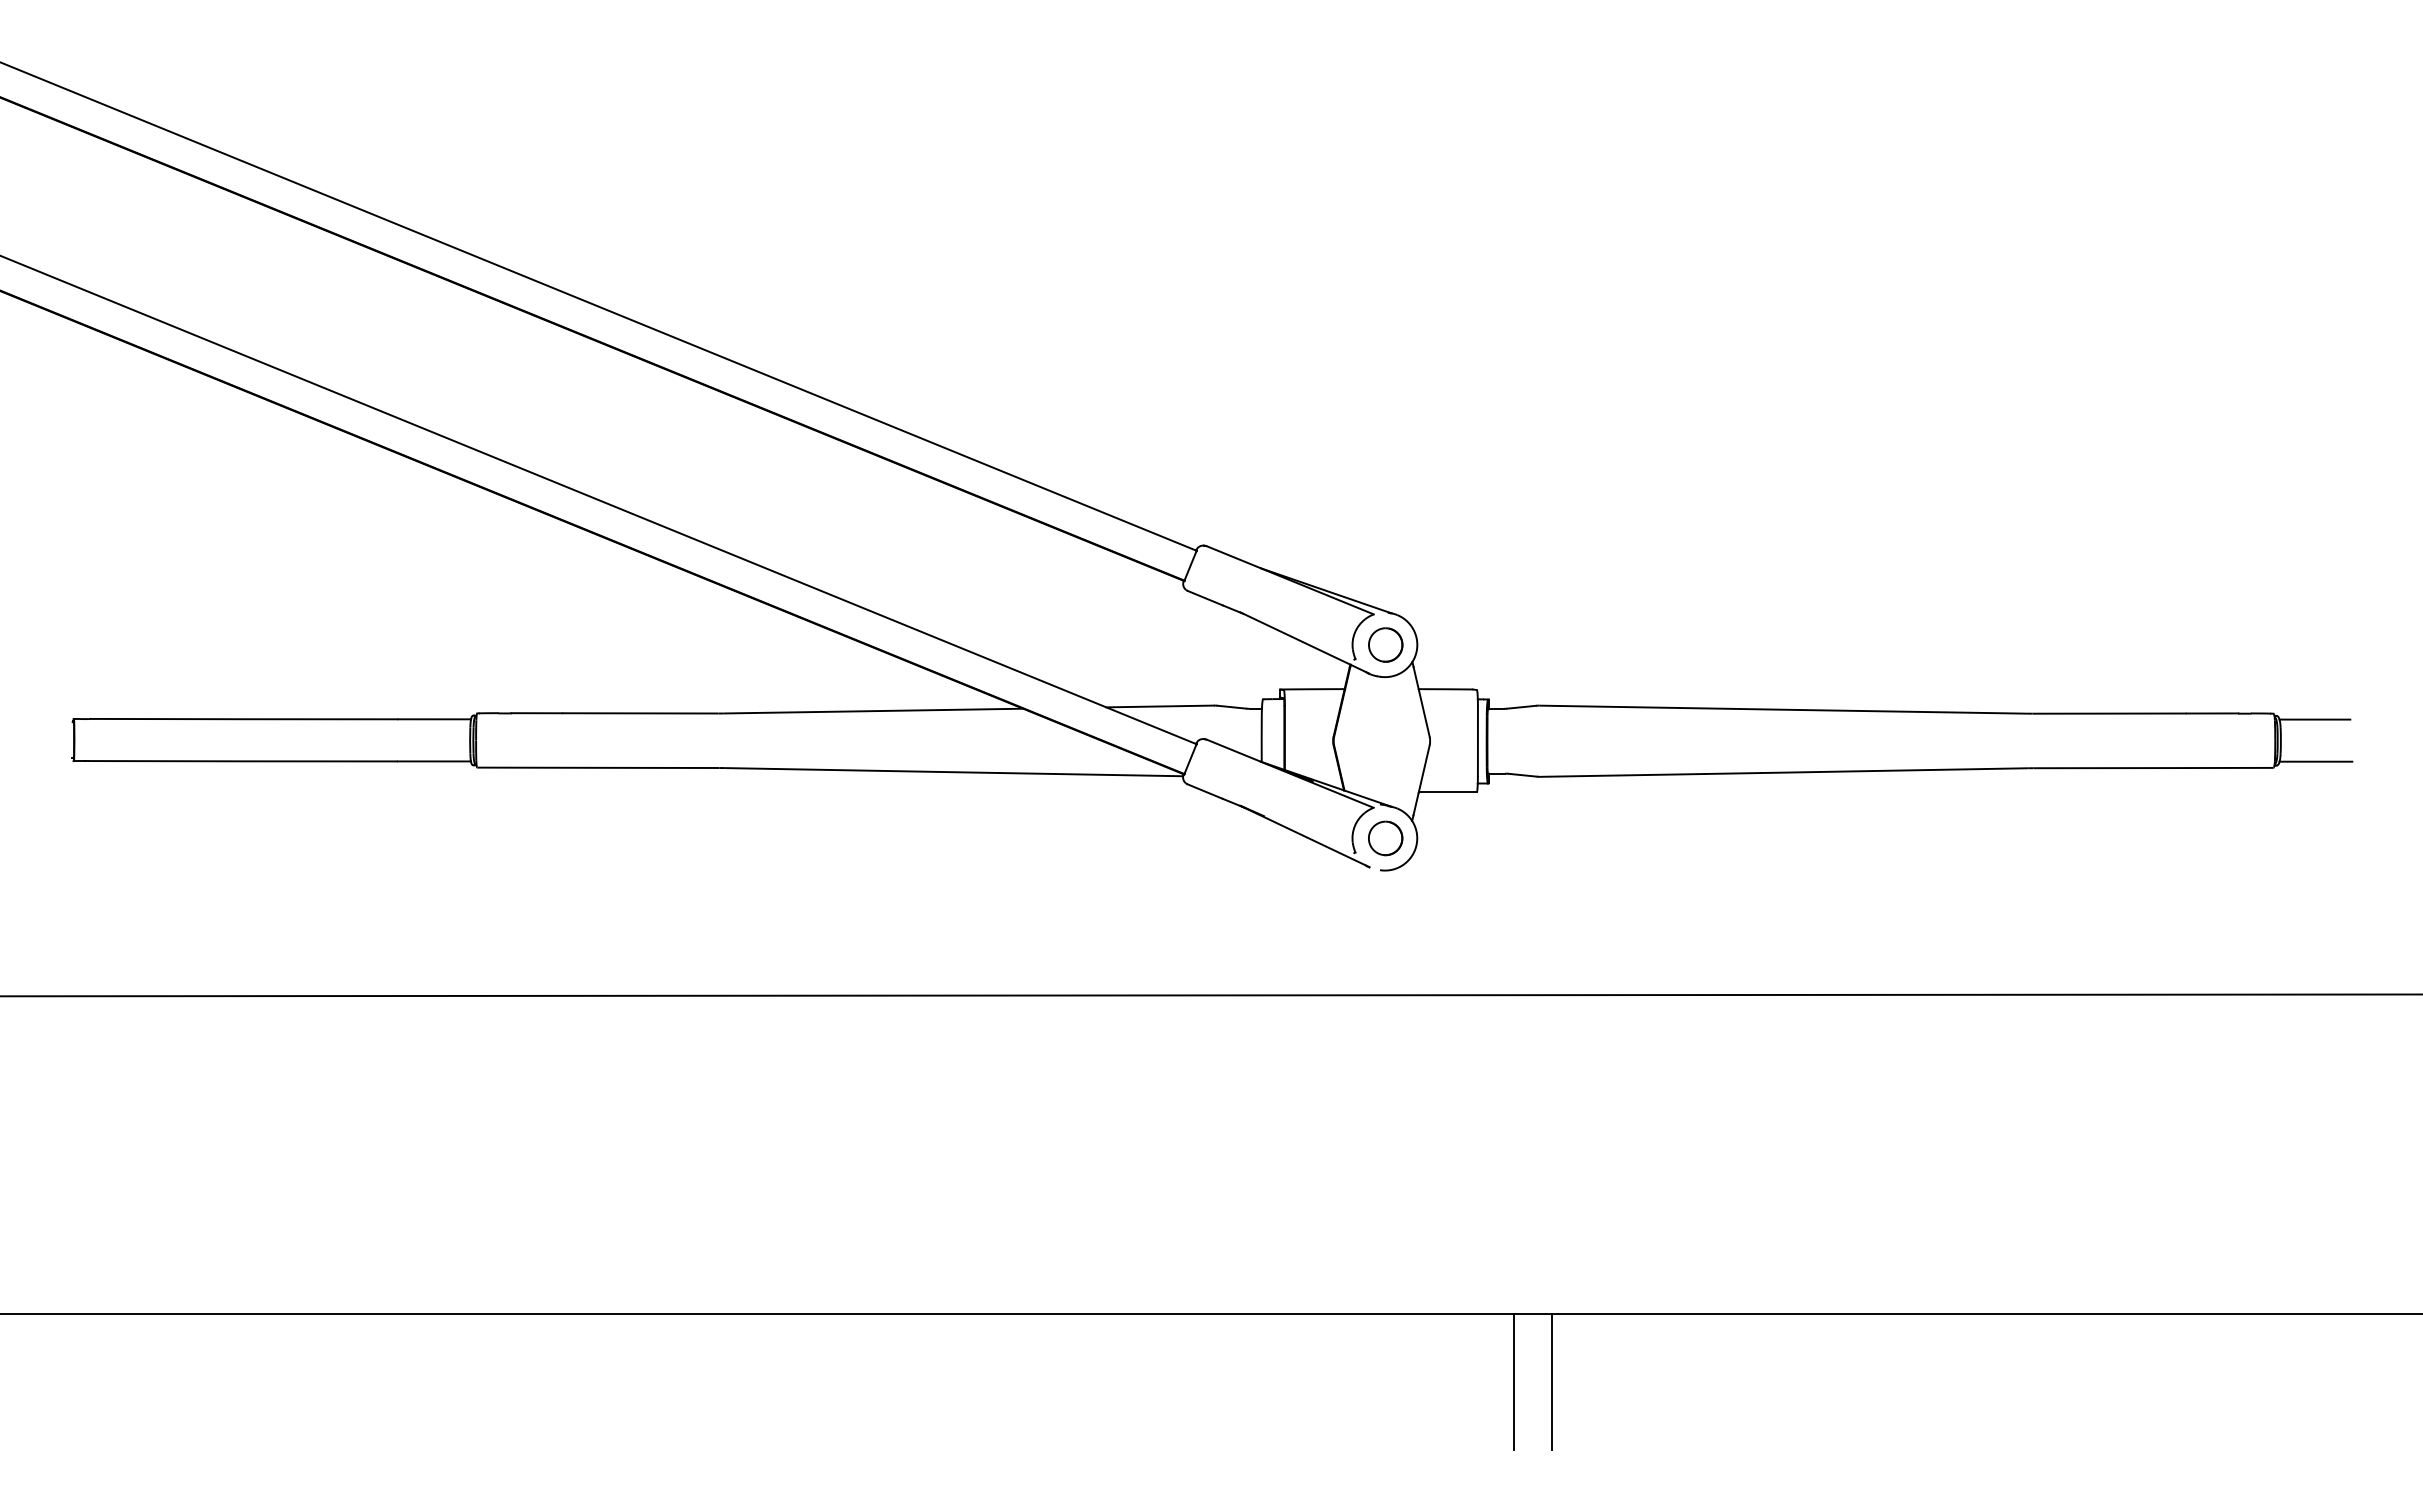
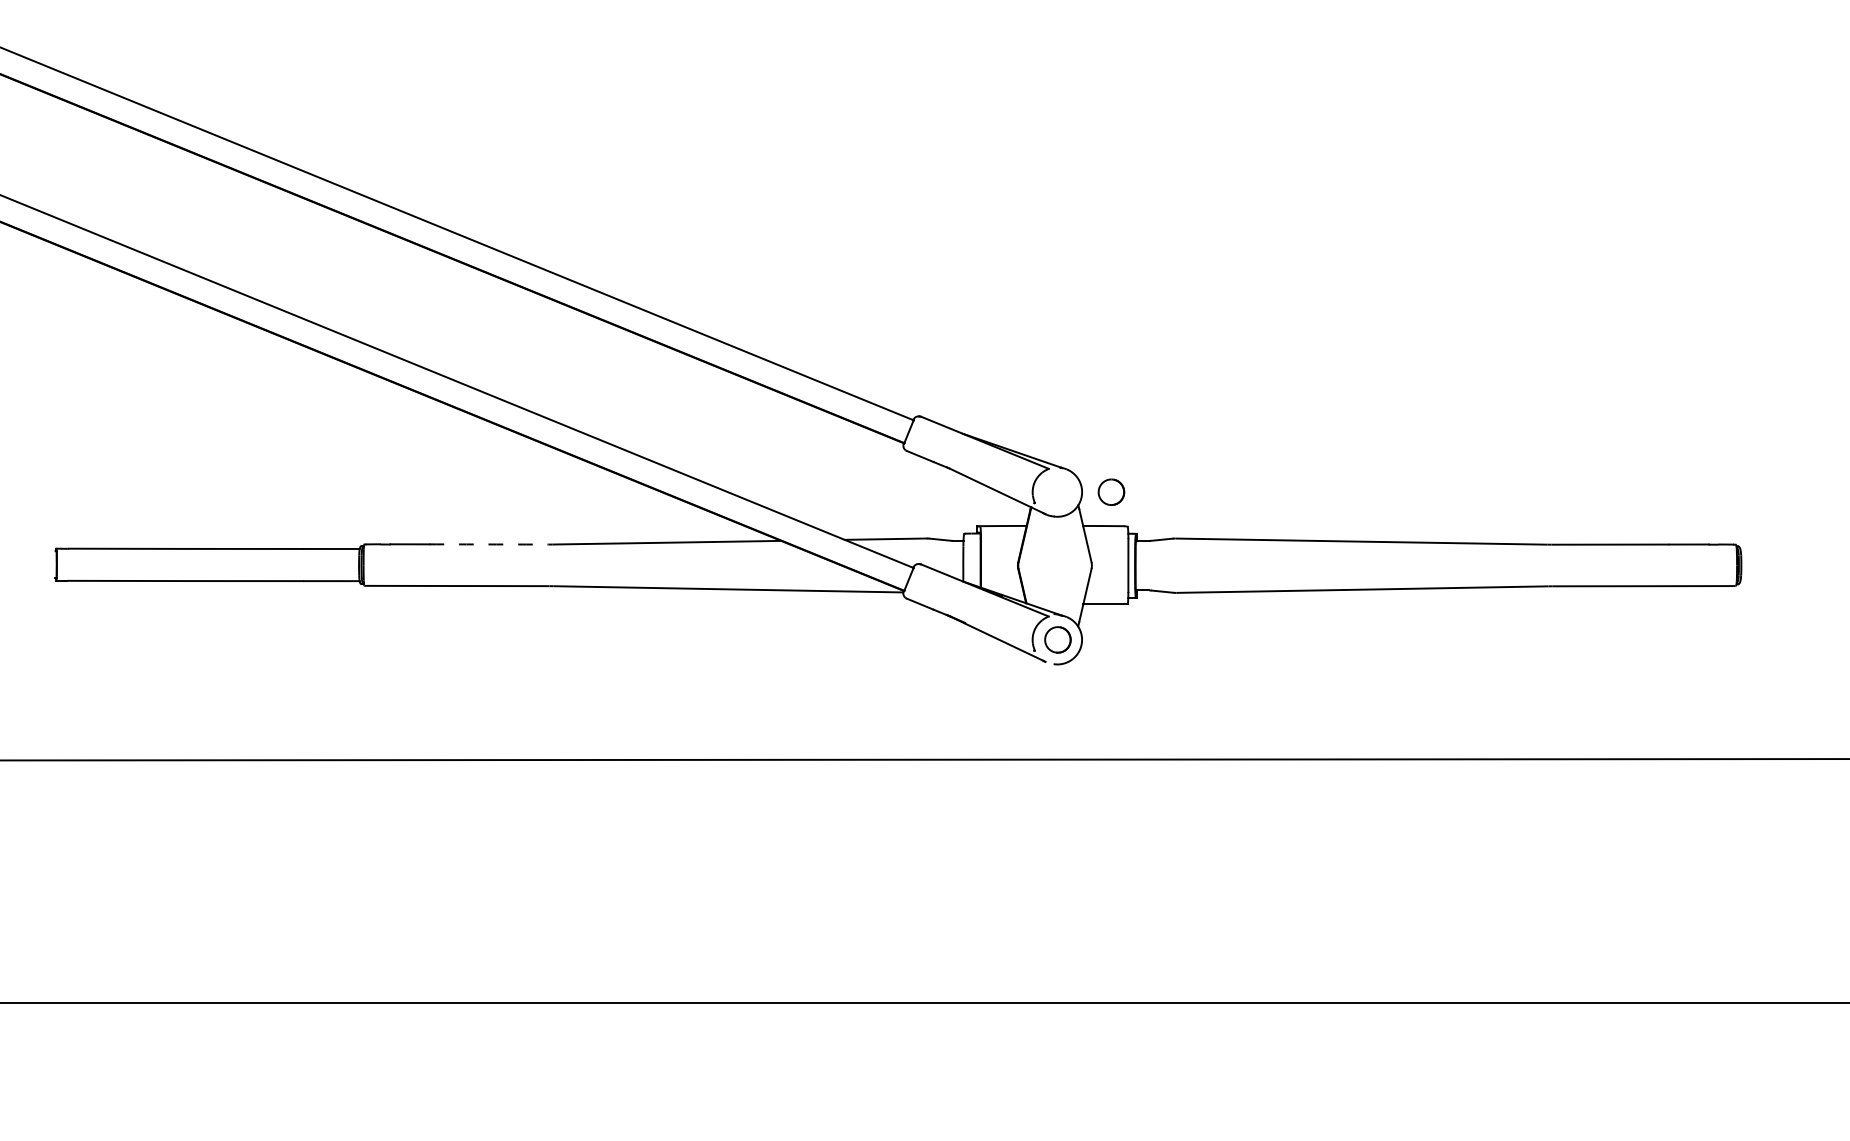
part: (1385, 644) -> (1111, 491), moved
arc: (640, 713) -> (489, 544), solid -> dashed
line: (2314, 719) -> (1767, 549), removed
line: (2315, 761) -> (1767, 581), removed
line: (1513, 1381) -> (1155, 1054), removed
line: (1552, 1381) -> (1185, 1054), removed

